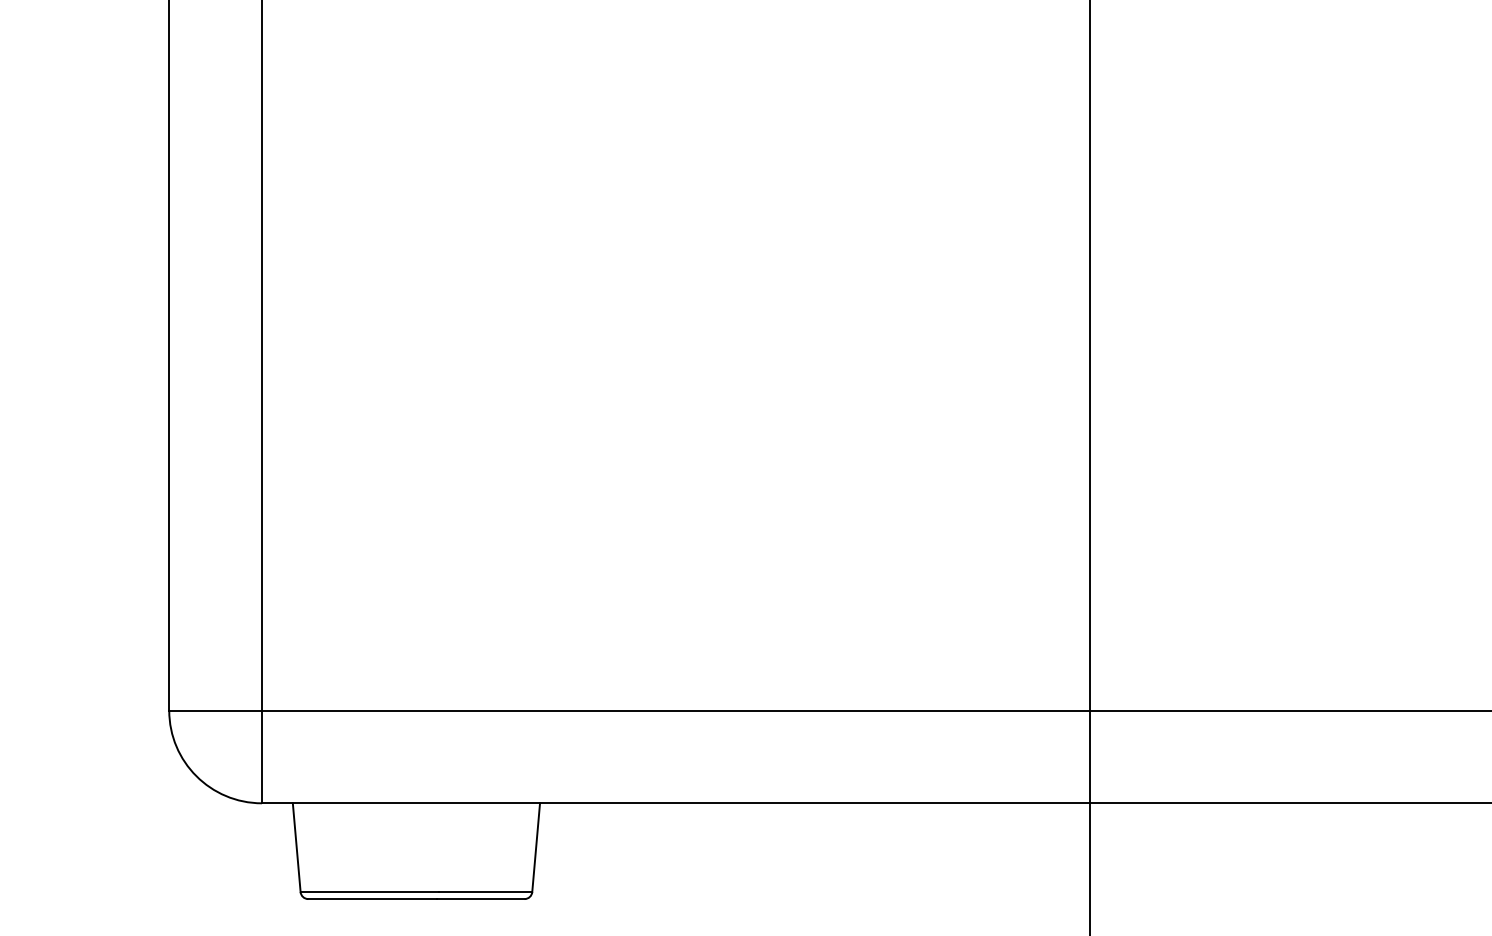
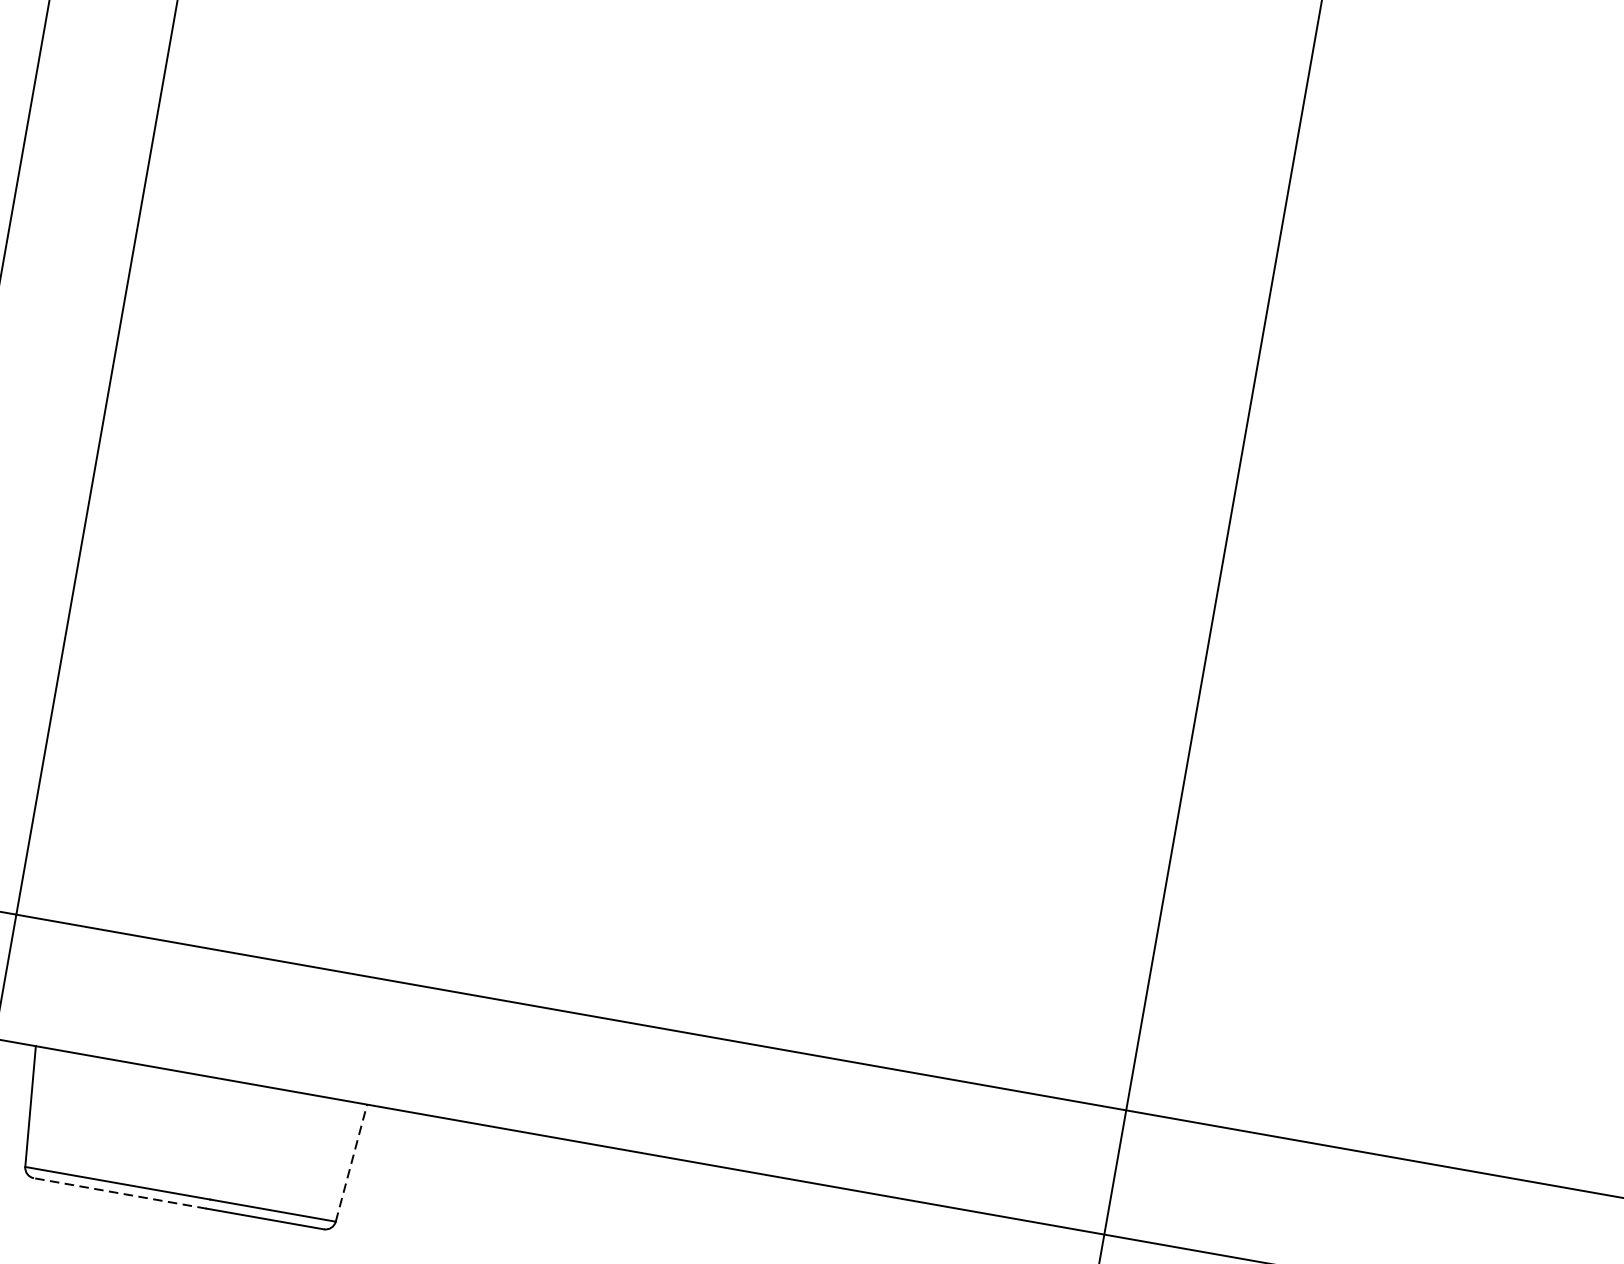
line: (536, 847) -> (351, 1162), solid -> dashed
line: (372, 899) -> (119, 1193), solid -> dashed

